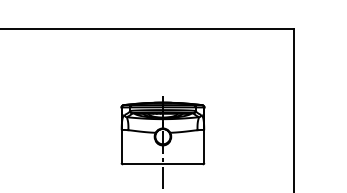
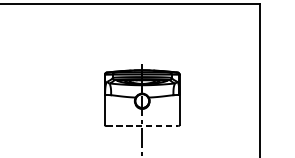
line: (162, 164) -> (141, 126), solid -> dashed

